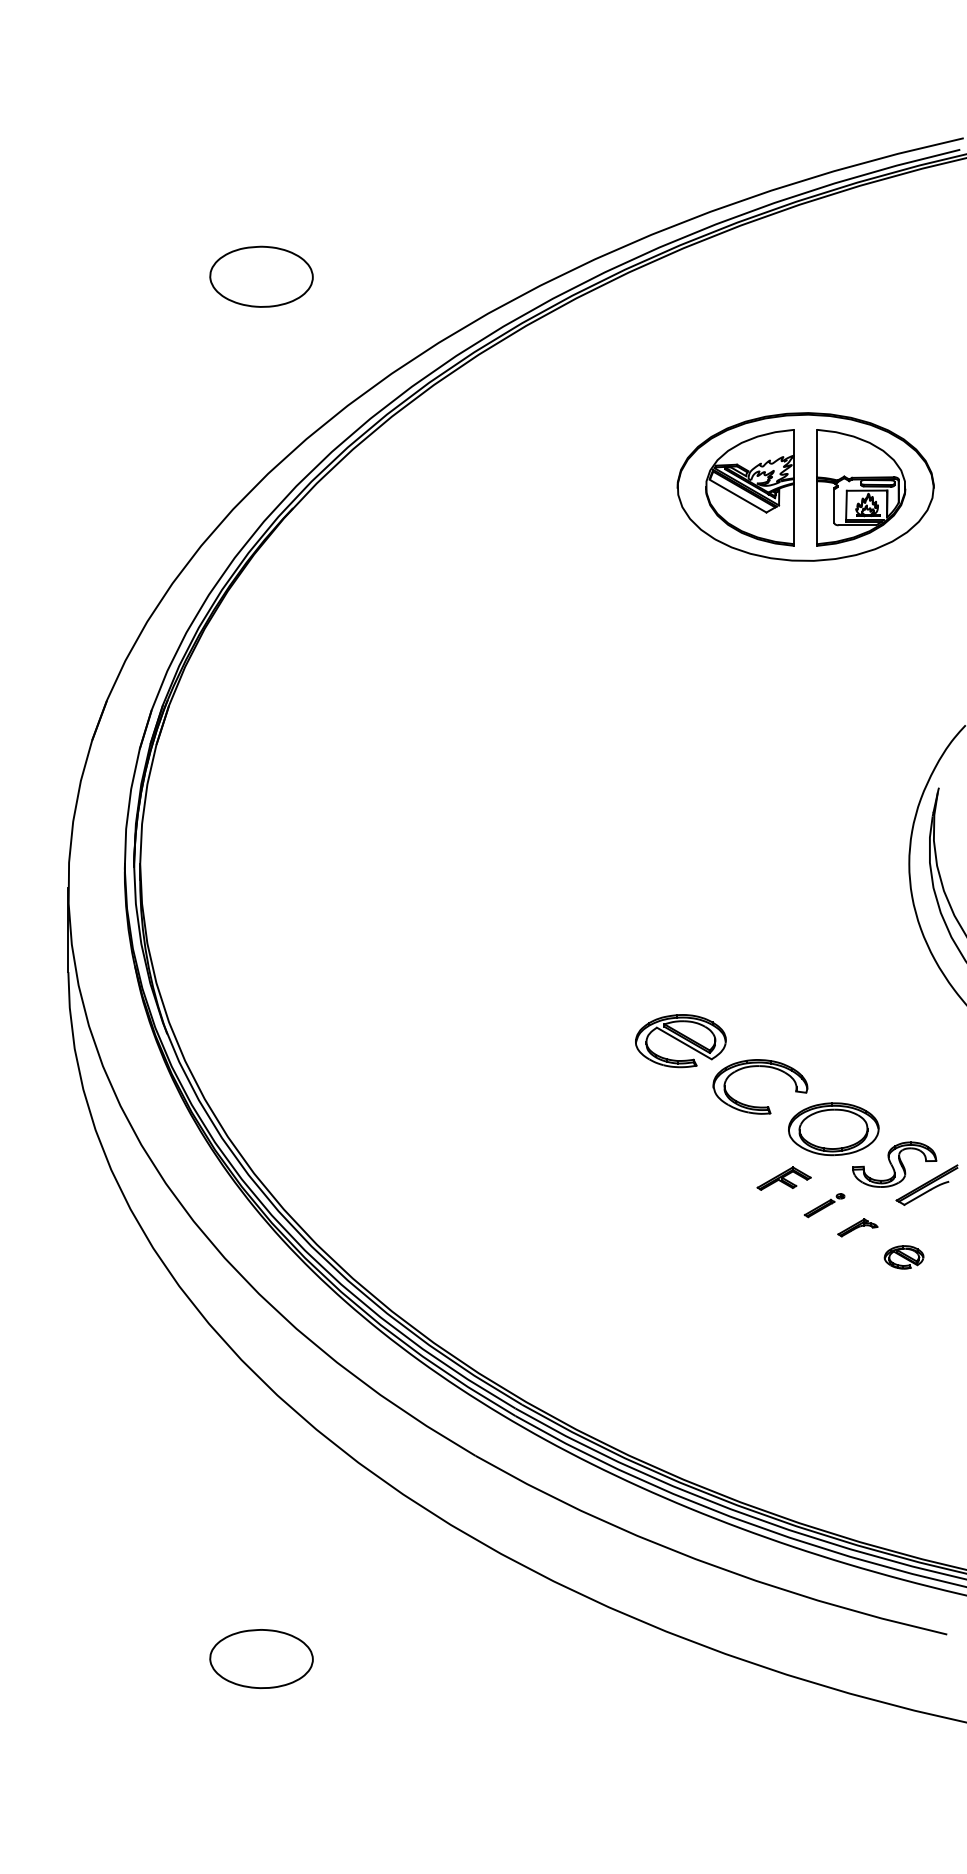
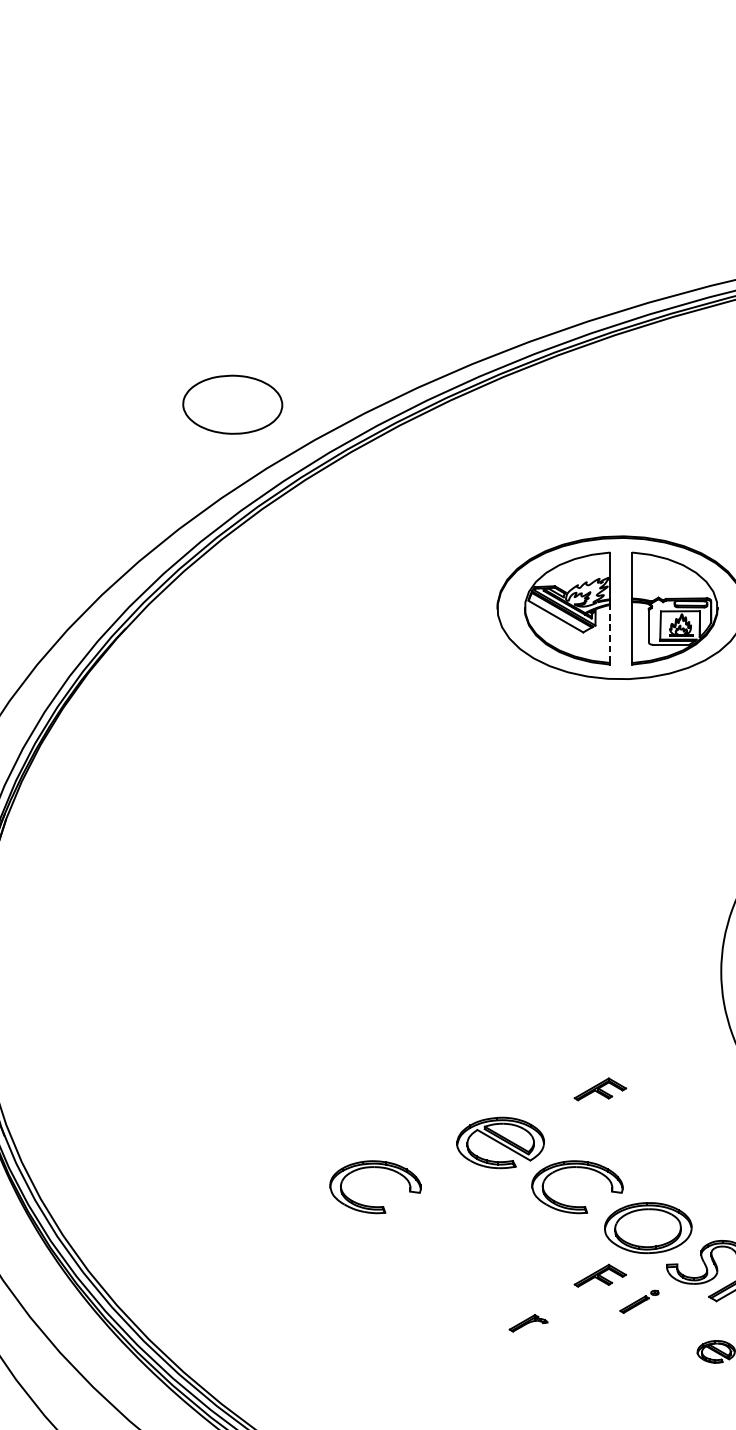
part: (261, 276) -> (232, 404), moved
line: (794, 513) -> (610, 633), solid -> dashed
part: (783, 985) -> (599, 1089), added
part: (552, 1067) -> (376, 1168), added
part: (857, 1227) -> (528, 1323), moved

